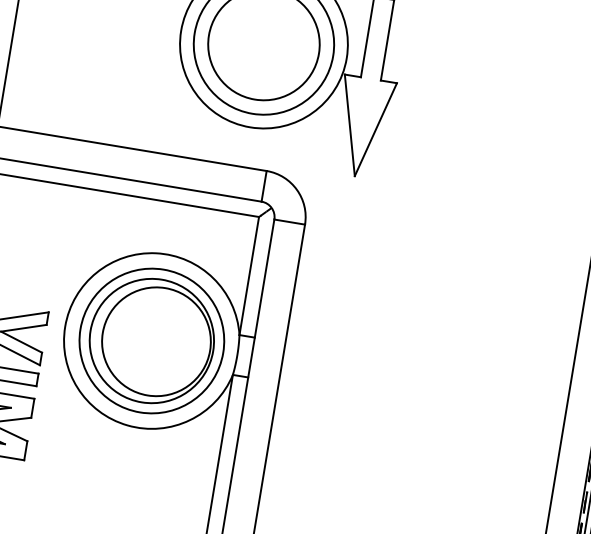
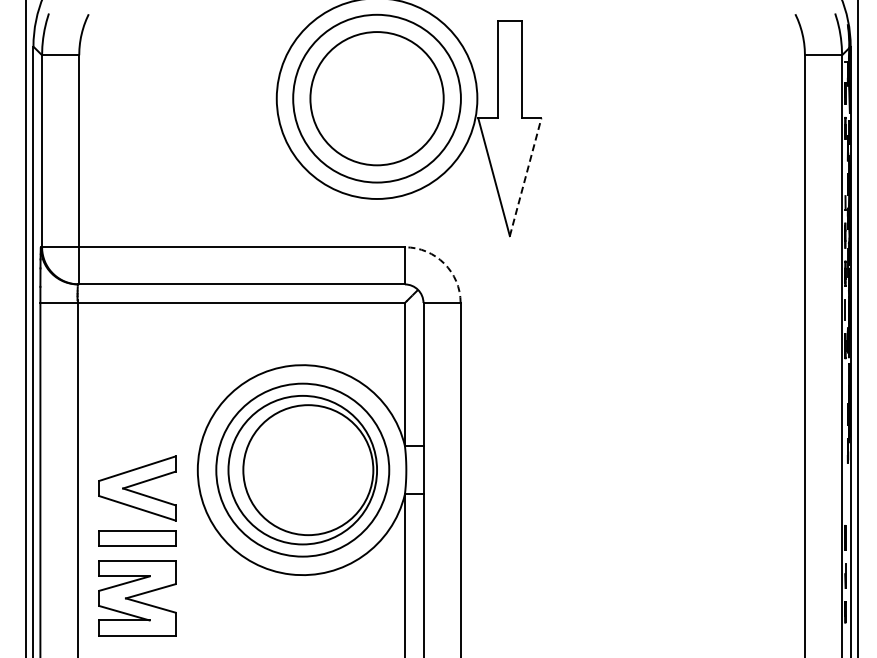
line: (375, 129) -> (525, 177), solid -> dashed
arc: (297, 189) -> (444, 263), solid -> dashed

